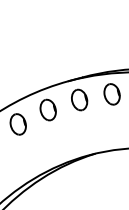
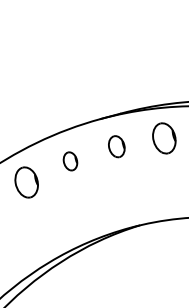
part: (79, 99) -> (116, 145), size x0.7
part: (47, 109) -> (69, 160), size x0.6

